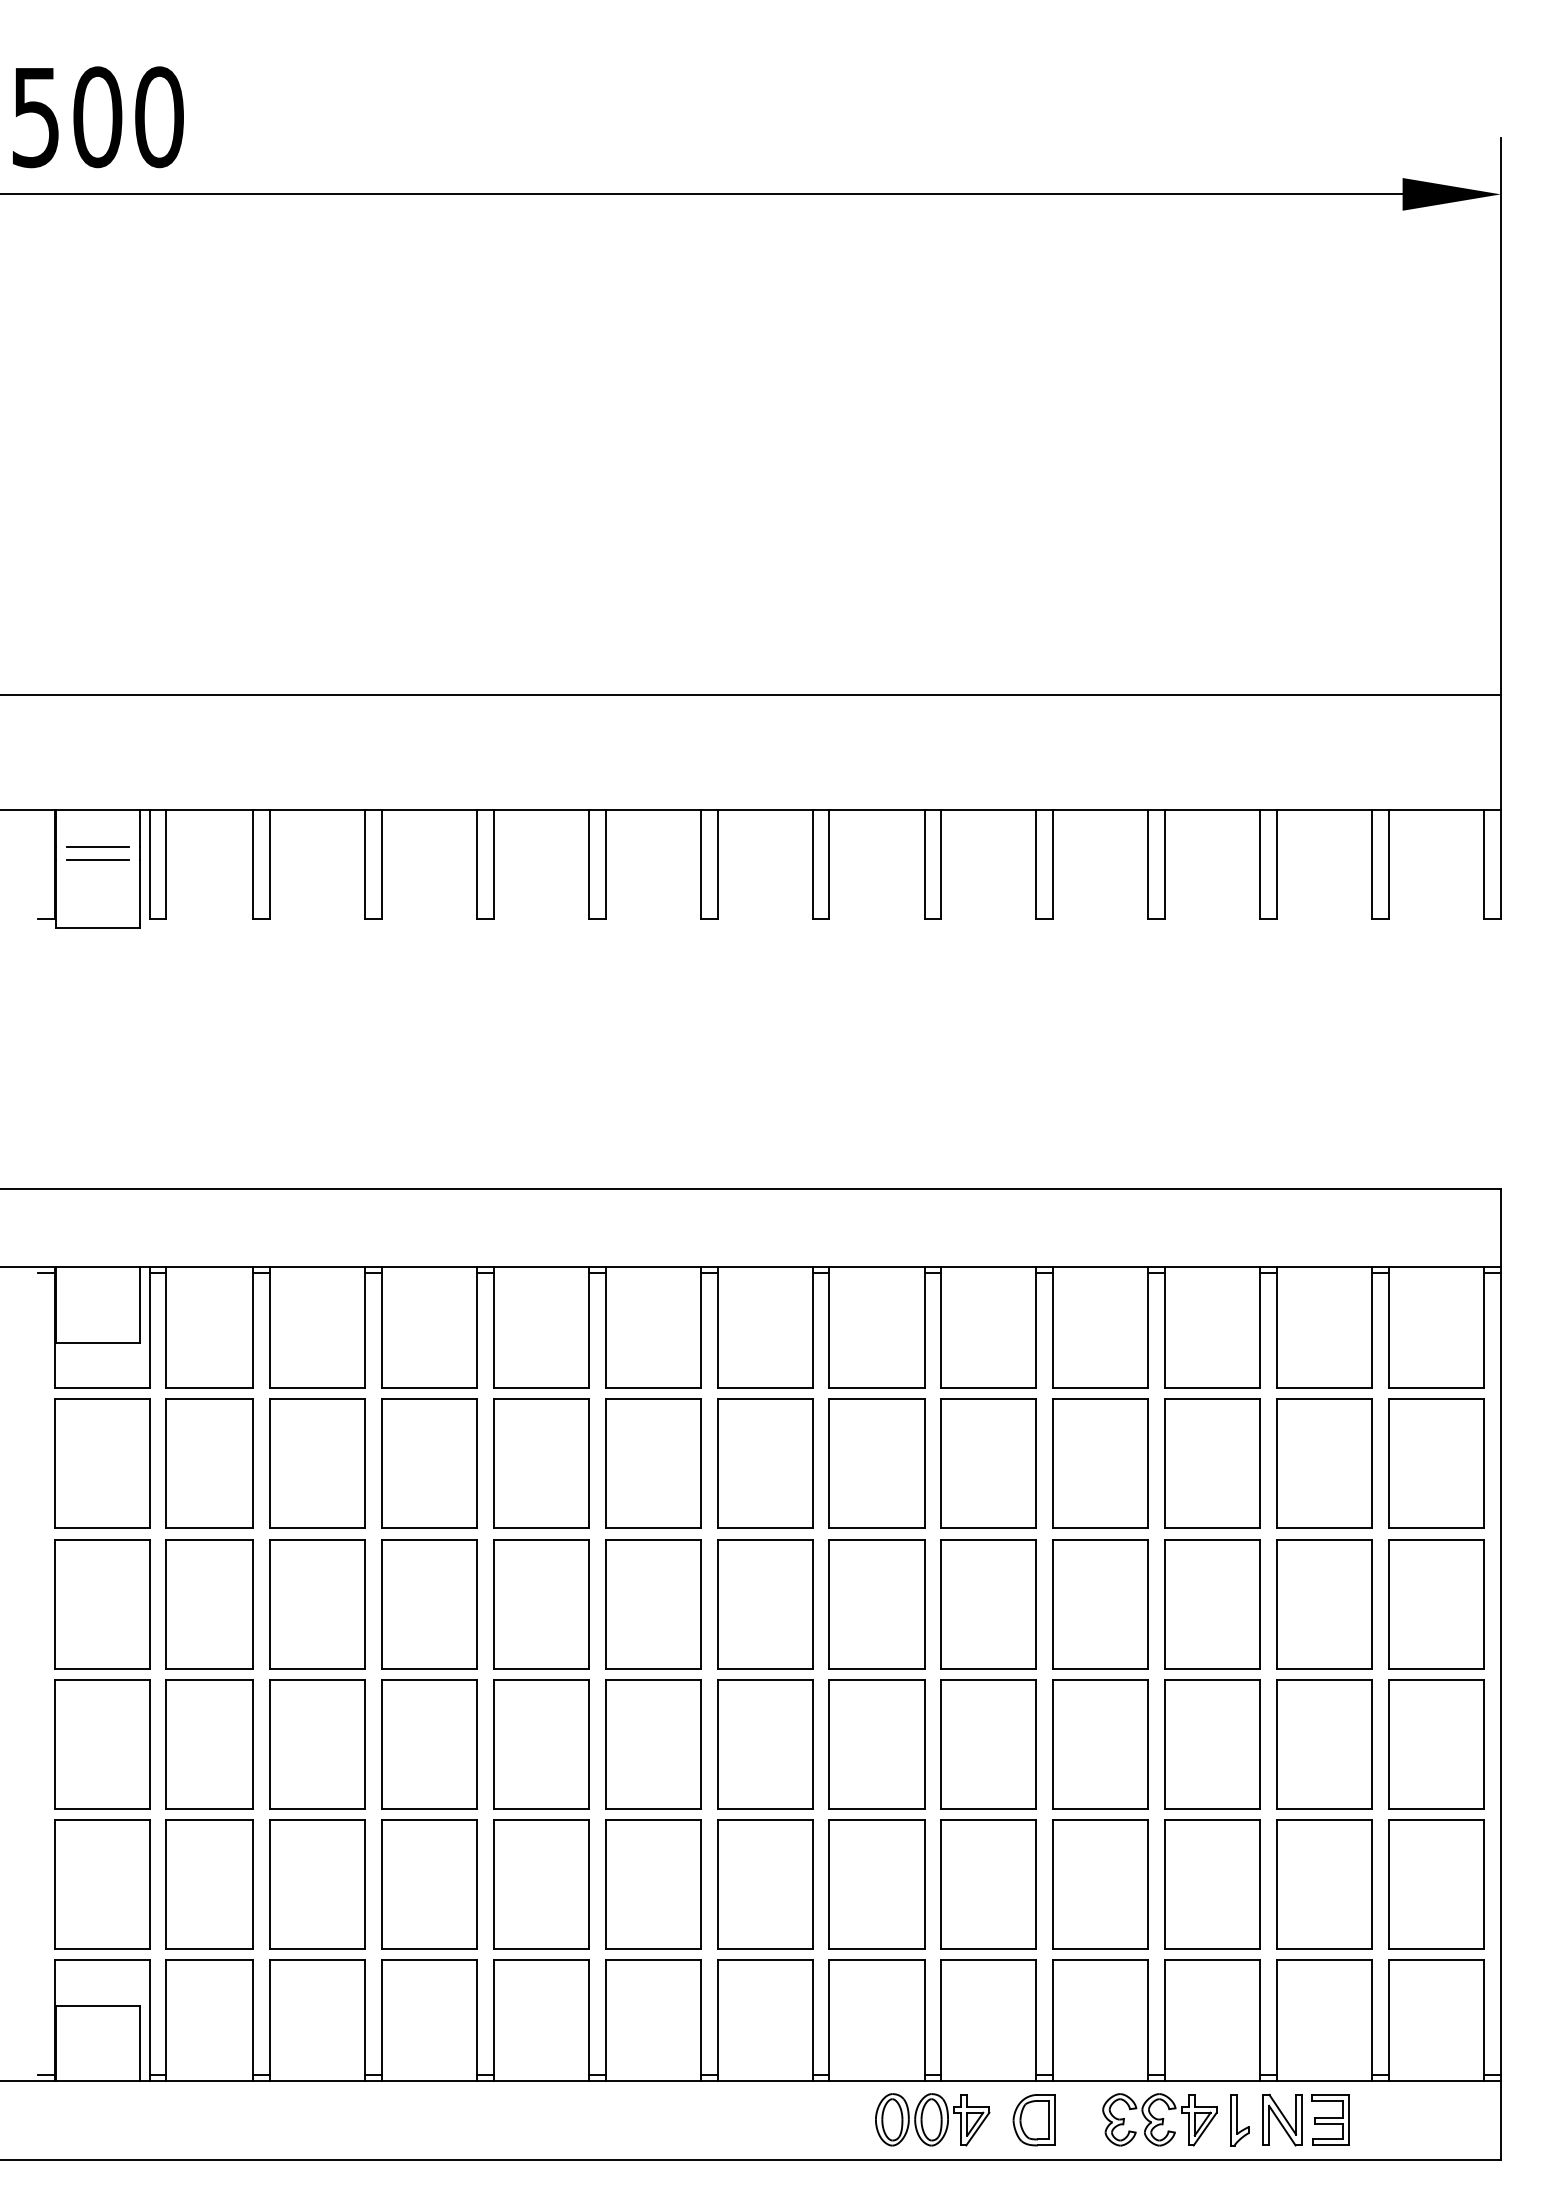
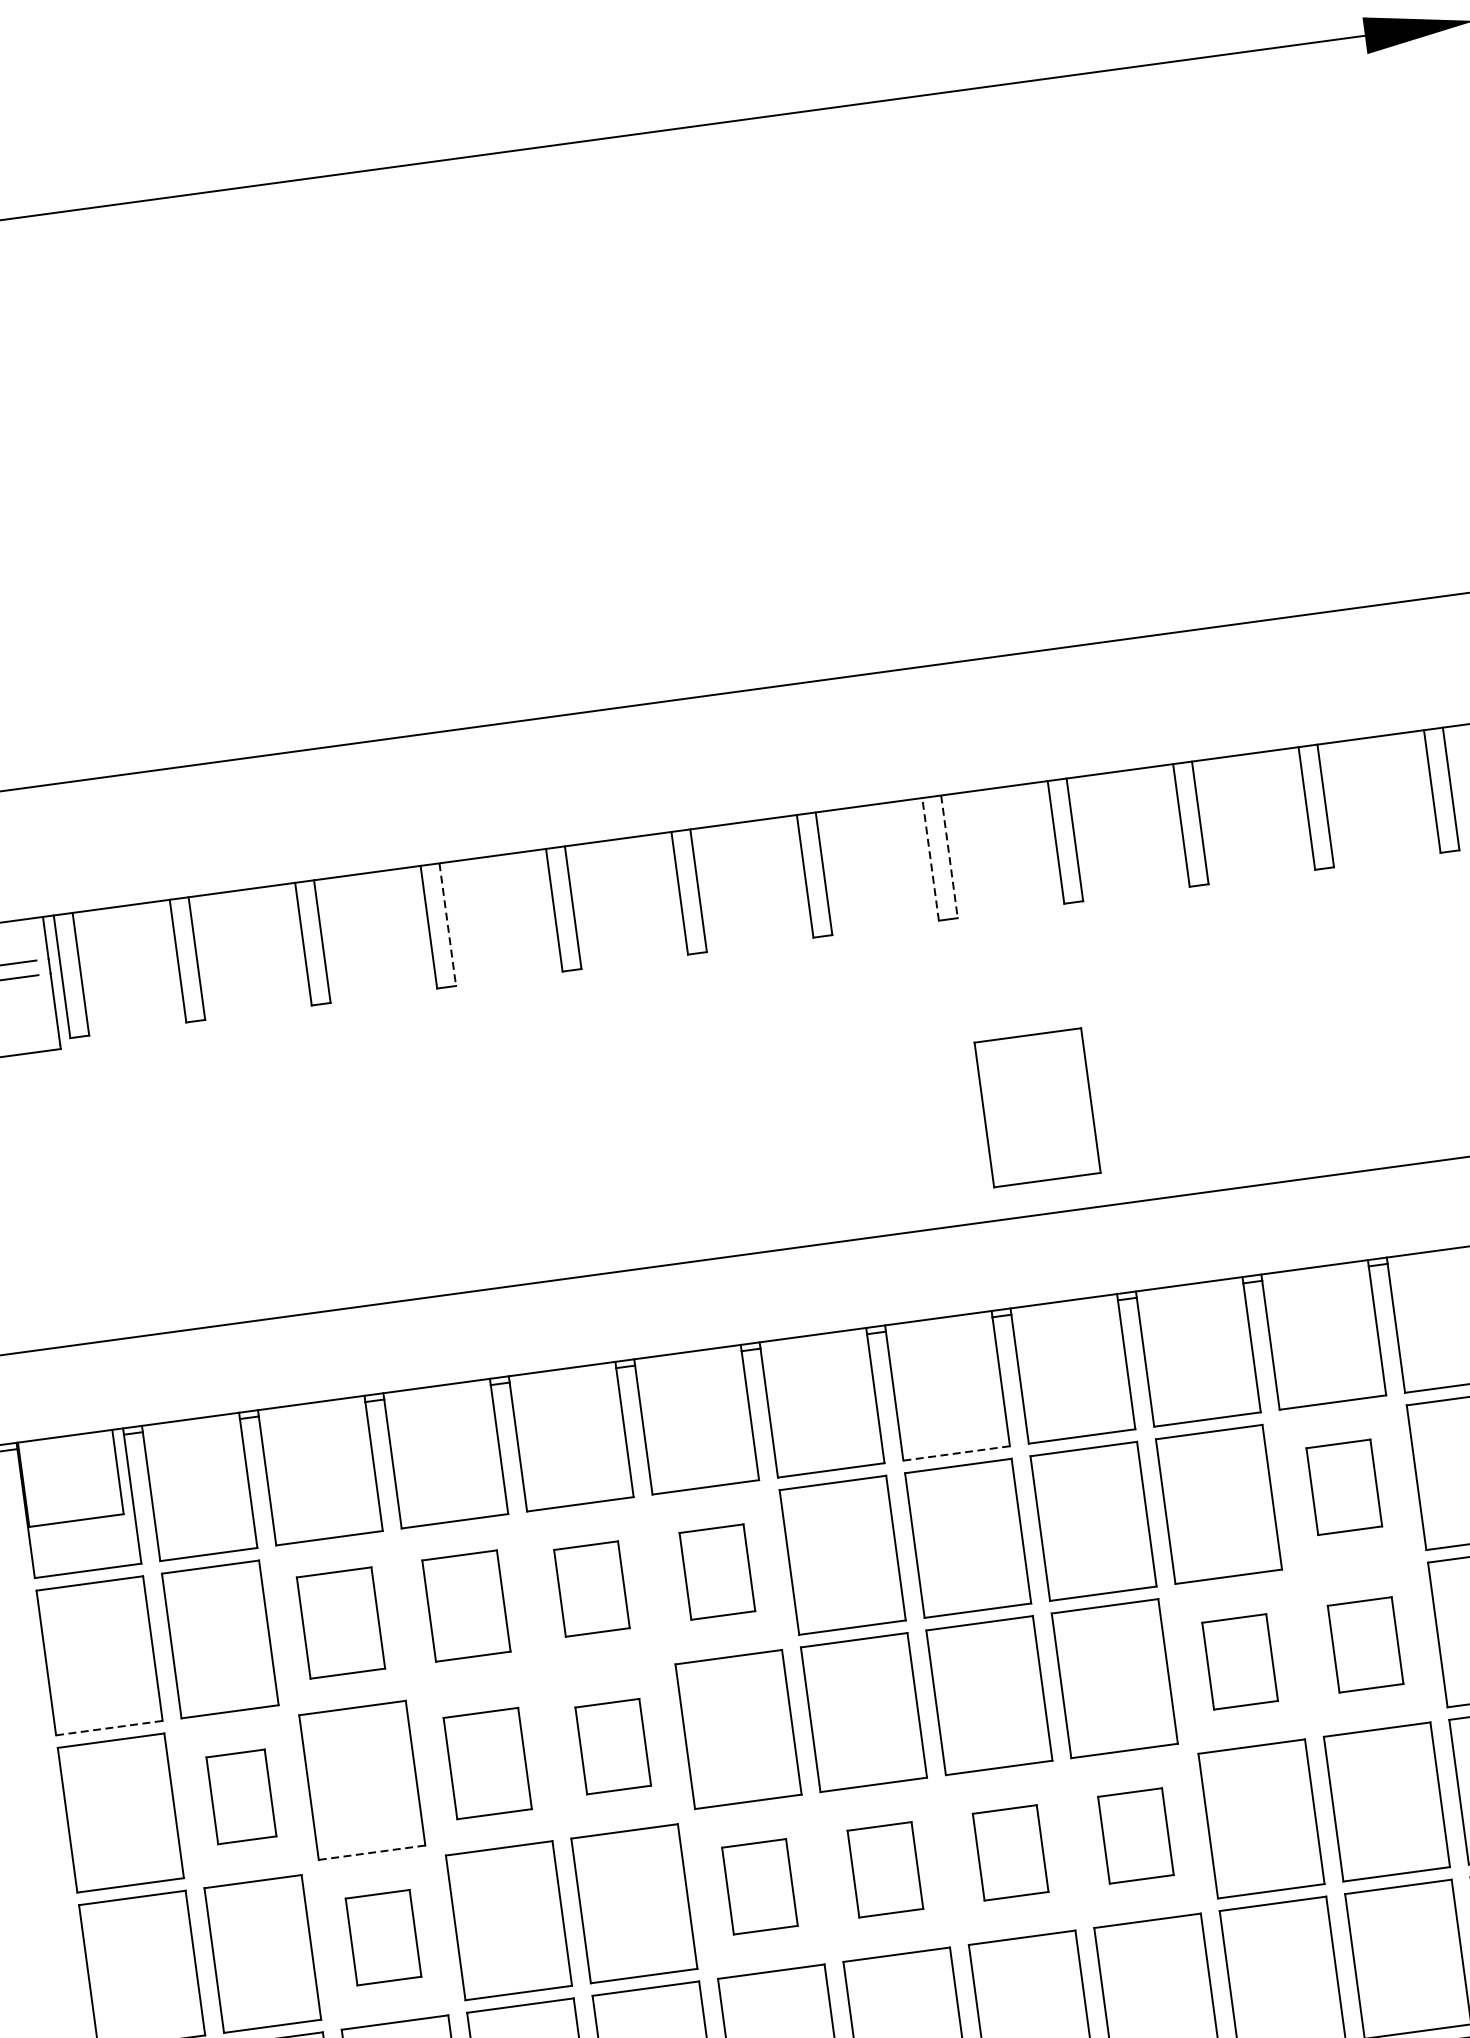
line: (493, 864) -> (447, 924), solid -> dashed
line: (924, 864) -> (930, 859), solid -> dashed
line: (941, 864) -> (949, 856), solid -> dashed
part: (988, 1094) -> (1037, 1107), added
line: (876, 1388) -> (956, 1453), solid -> dashed
part: (317, 1463) -> (340, 1622), size x0.7
part: (429, 1463) -> (466, 1605), size x0.7
part: (541, 1463) -> (592, 1588), size x0.6
part: (653, 1463) -> (717, 1571), size x0.6
part: (1212, 1463) -> (1344, 1487), size x0.6
line: (102, 1528) -> (109, 1728), solid -> dashed
part: (209, 1604) -> (241, 1797), size x0.6
part: (429, 1604) -> (487, 1763), size x0.7
part: (541, 1604) -> (613, 1746), size x0.6
part: (1100, 1604) -> (1240, 1662), size x0.6
part: (1212, 1604) -> (1365, 1645), size x0.6
line: (317, 1668) -> (372, 1852), solid -> dashed
part: (317, 1744) -> (383, 1937), size x0.6
part: (653, 1744) -> (760, 1886), size x0.6
part: (765, 1744) -> (885, 1869), size x0.6
part: (876, 1744) -> (1010, 1853), size x0.6
part: (988, 1744) -> (1135, 1836), size x0.6

